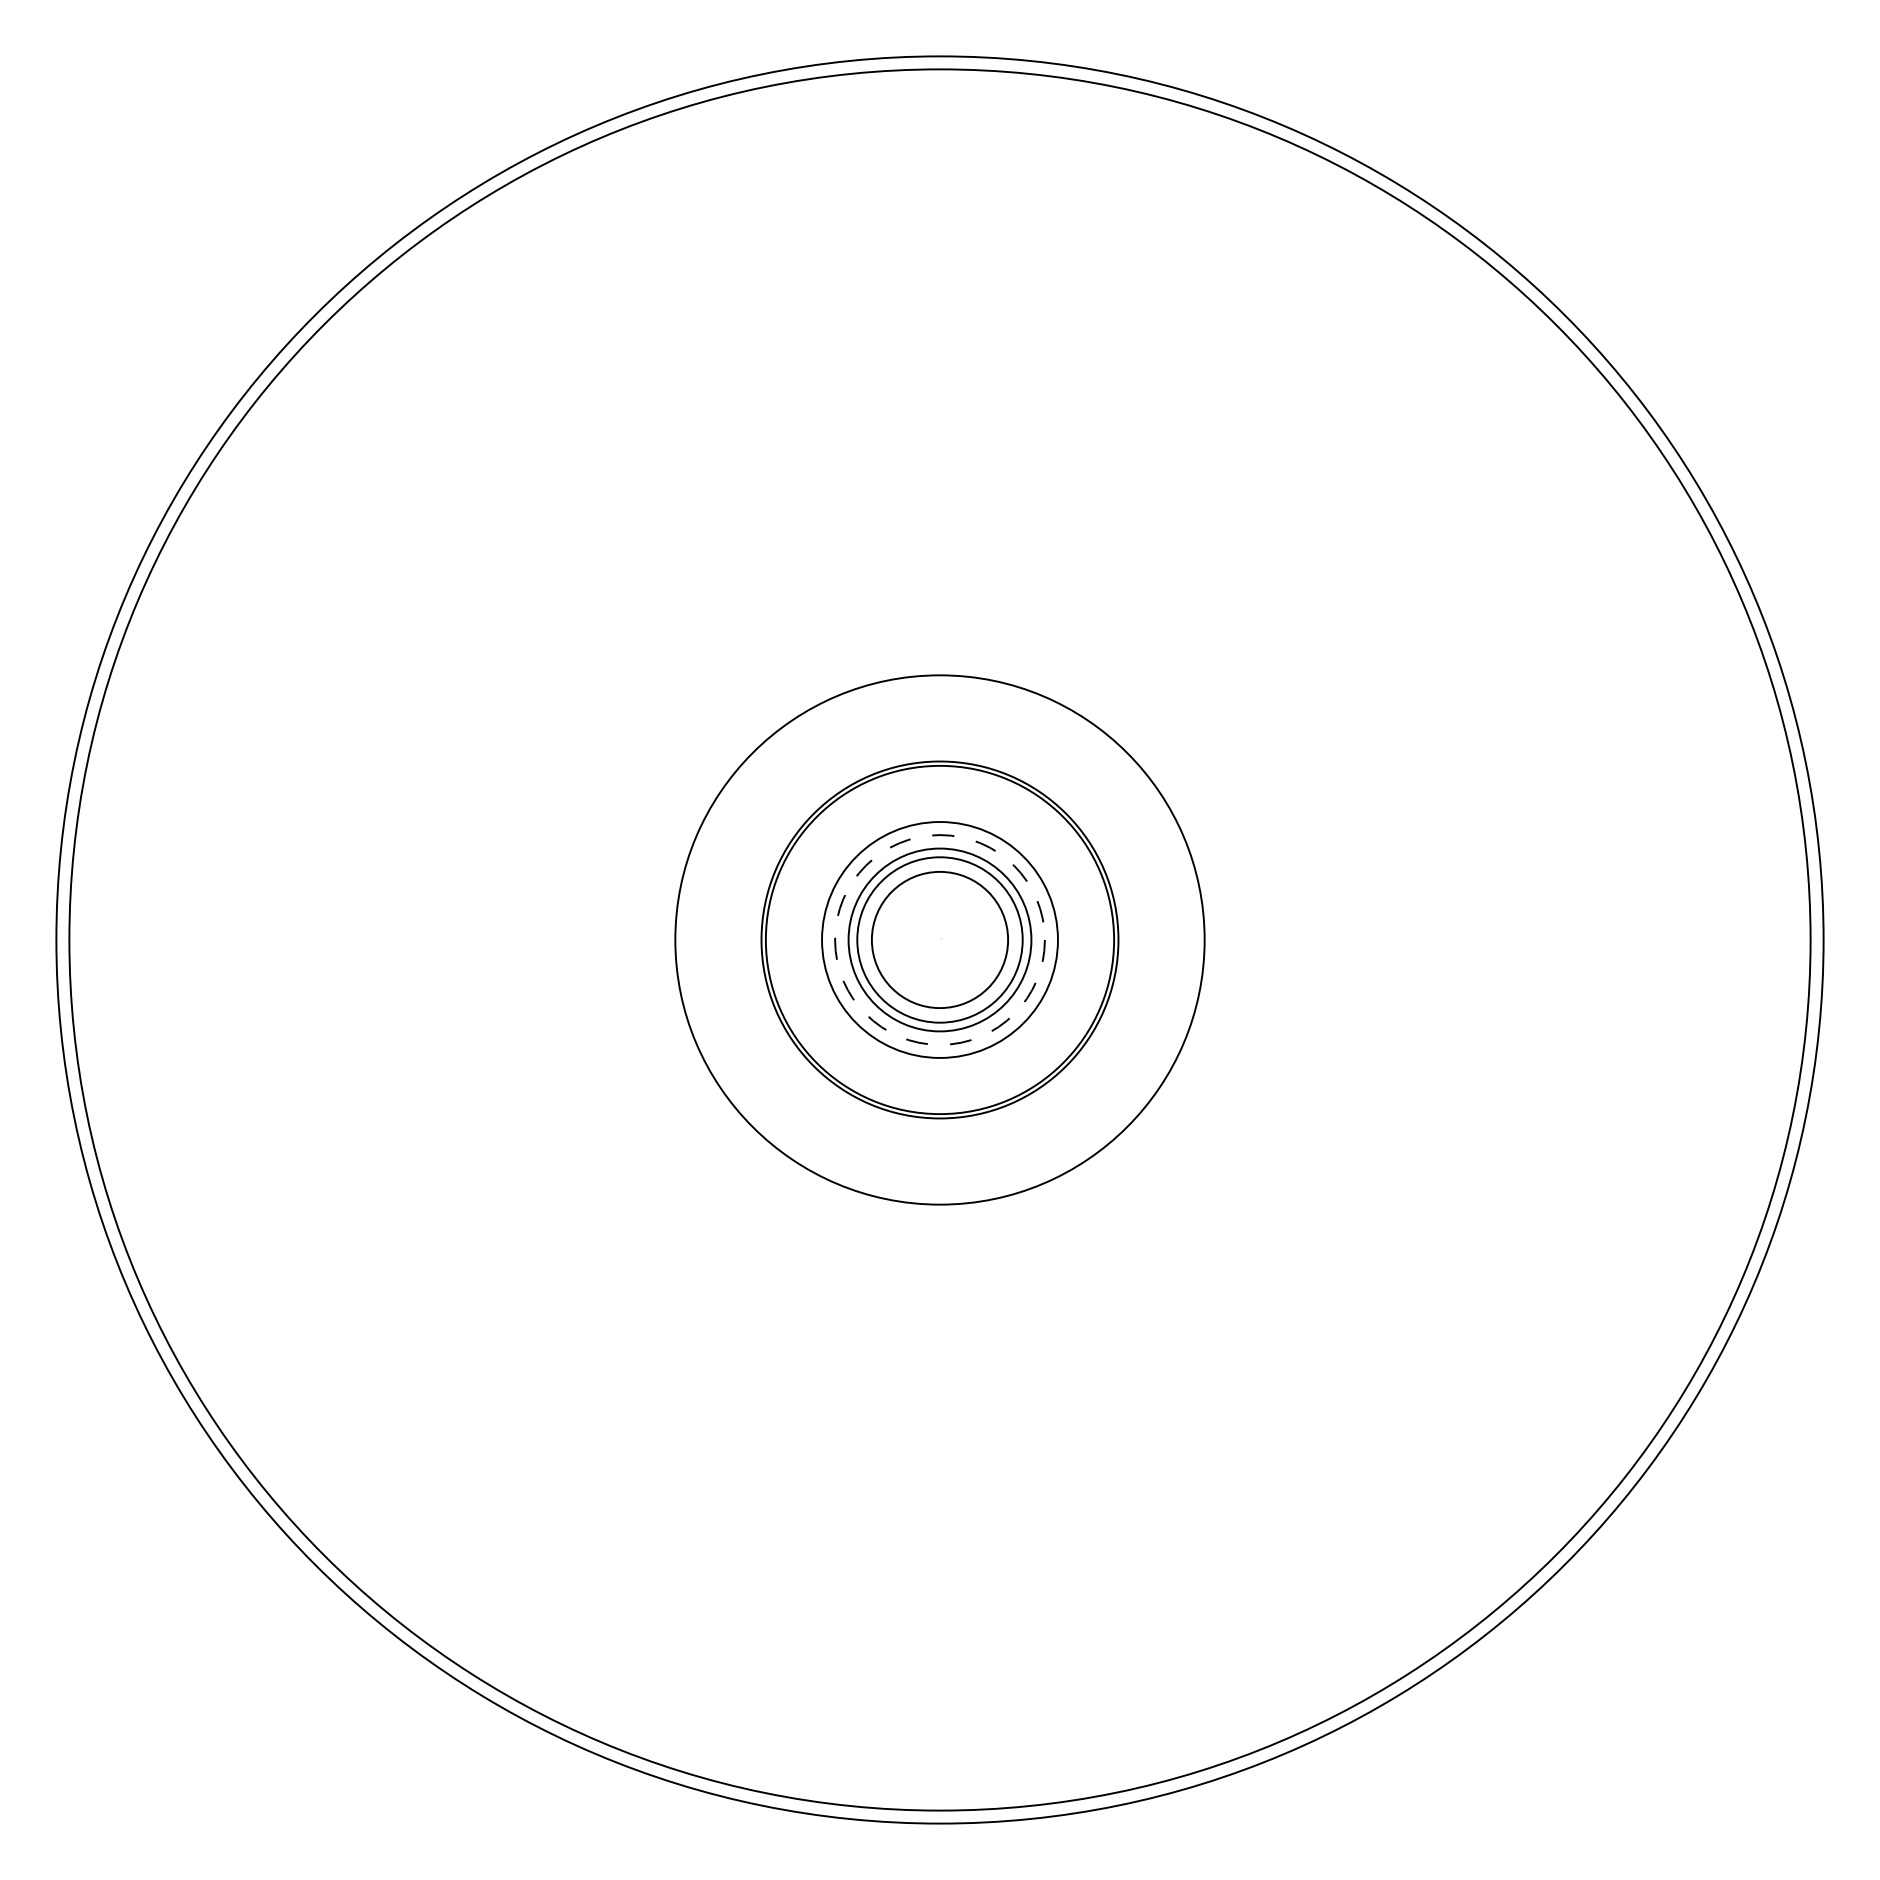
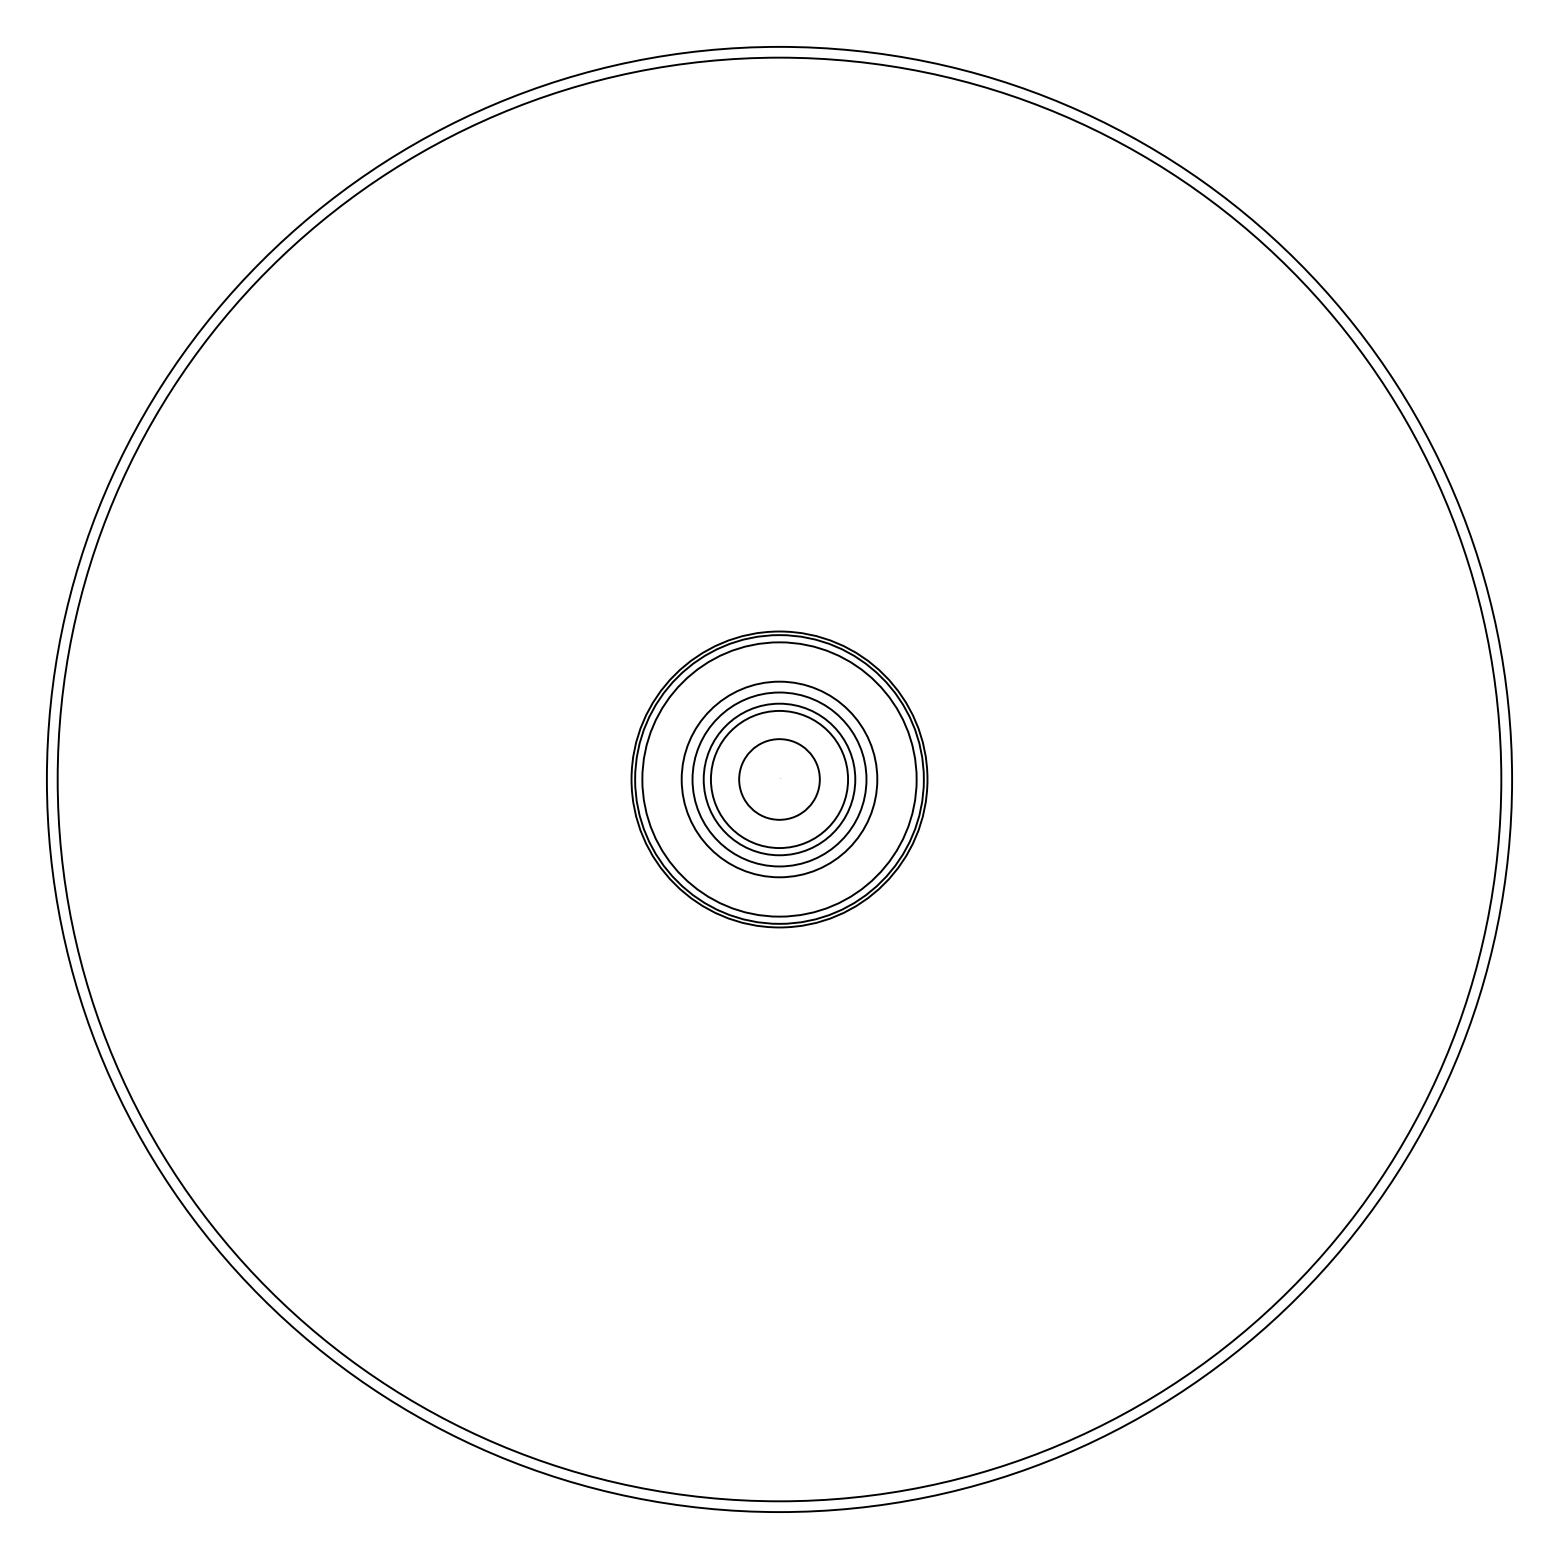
circle: (939, 939) -> (779, 779), dashed -> solid
circle: (939, 939) -> (779, 779), size x0.62
circle: (939, 939) -> (779, 779), size x0.71

